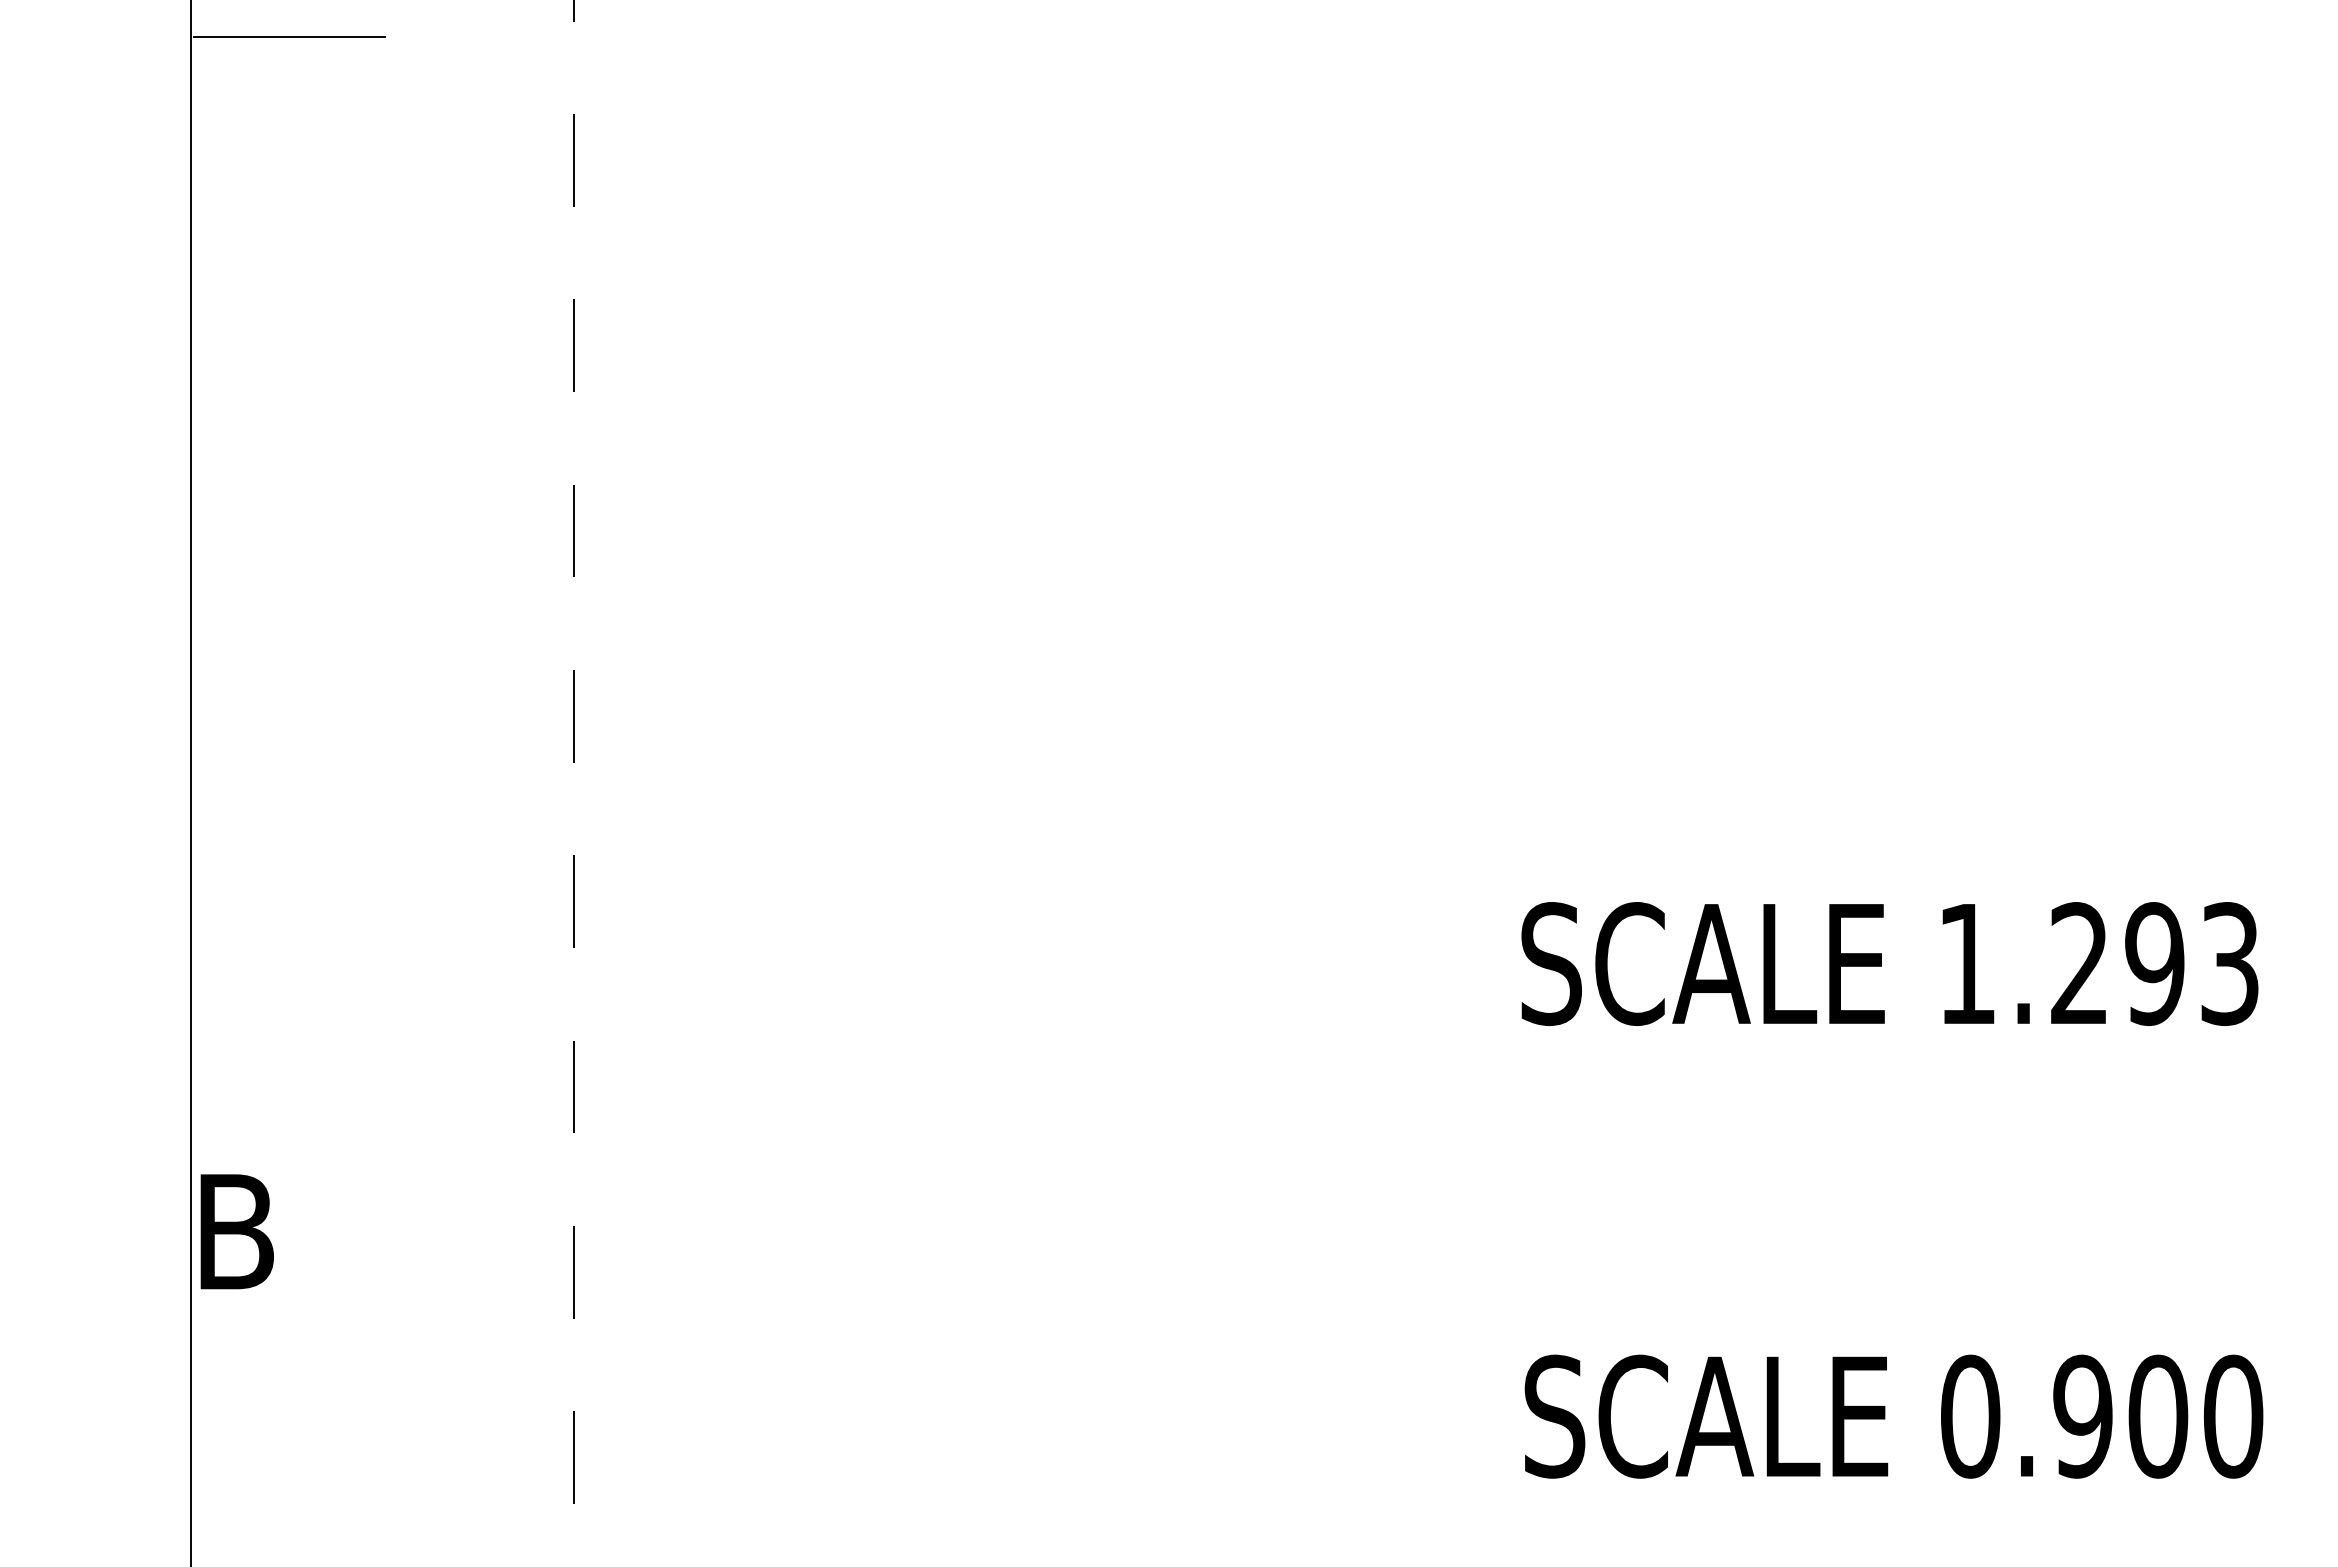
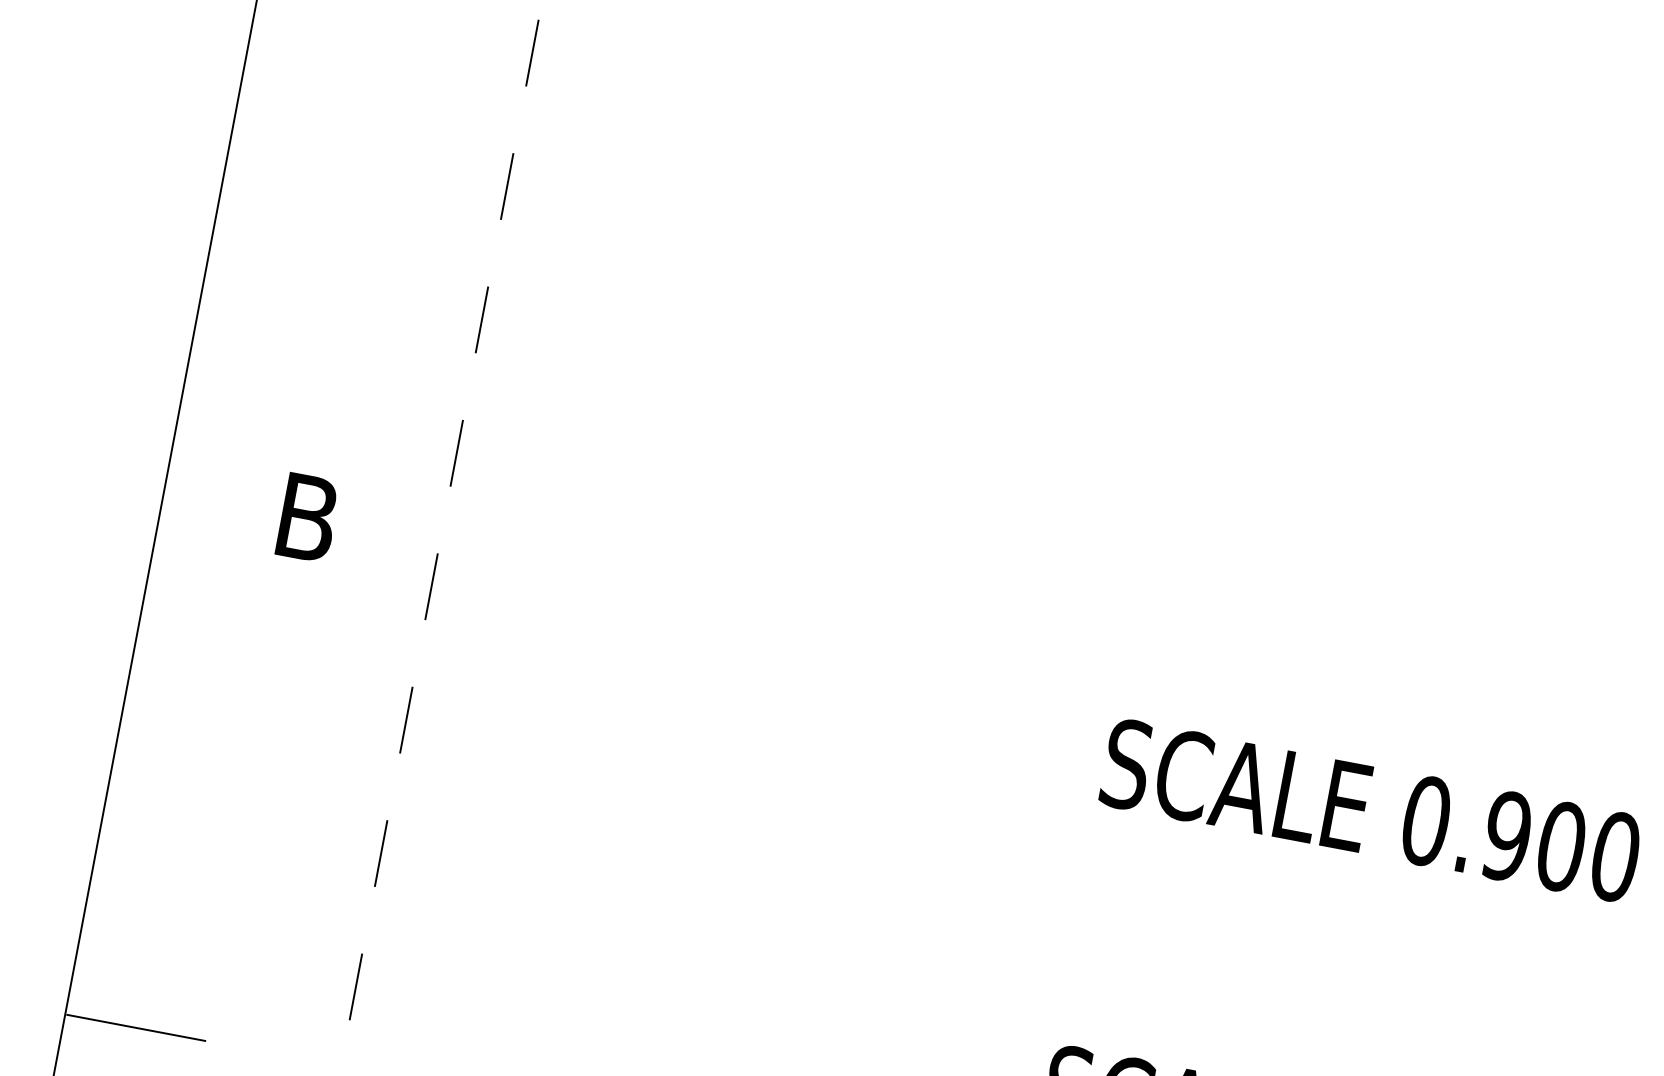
text: (2098, 964) -> (1520, 839), 1.293 -> 0.900
text: (236, 1231) -> (307, 517), moved

